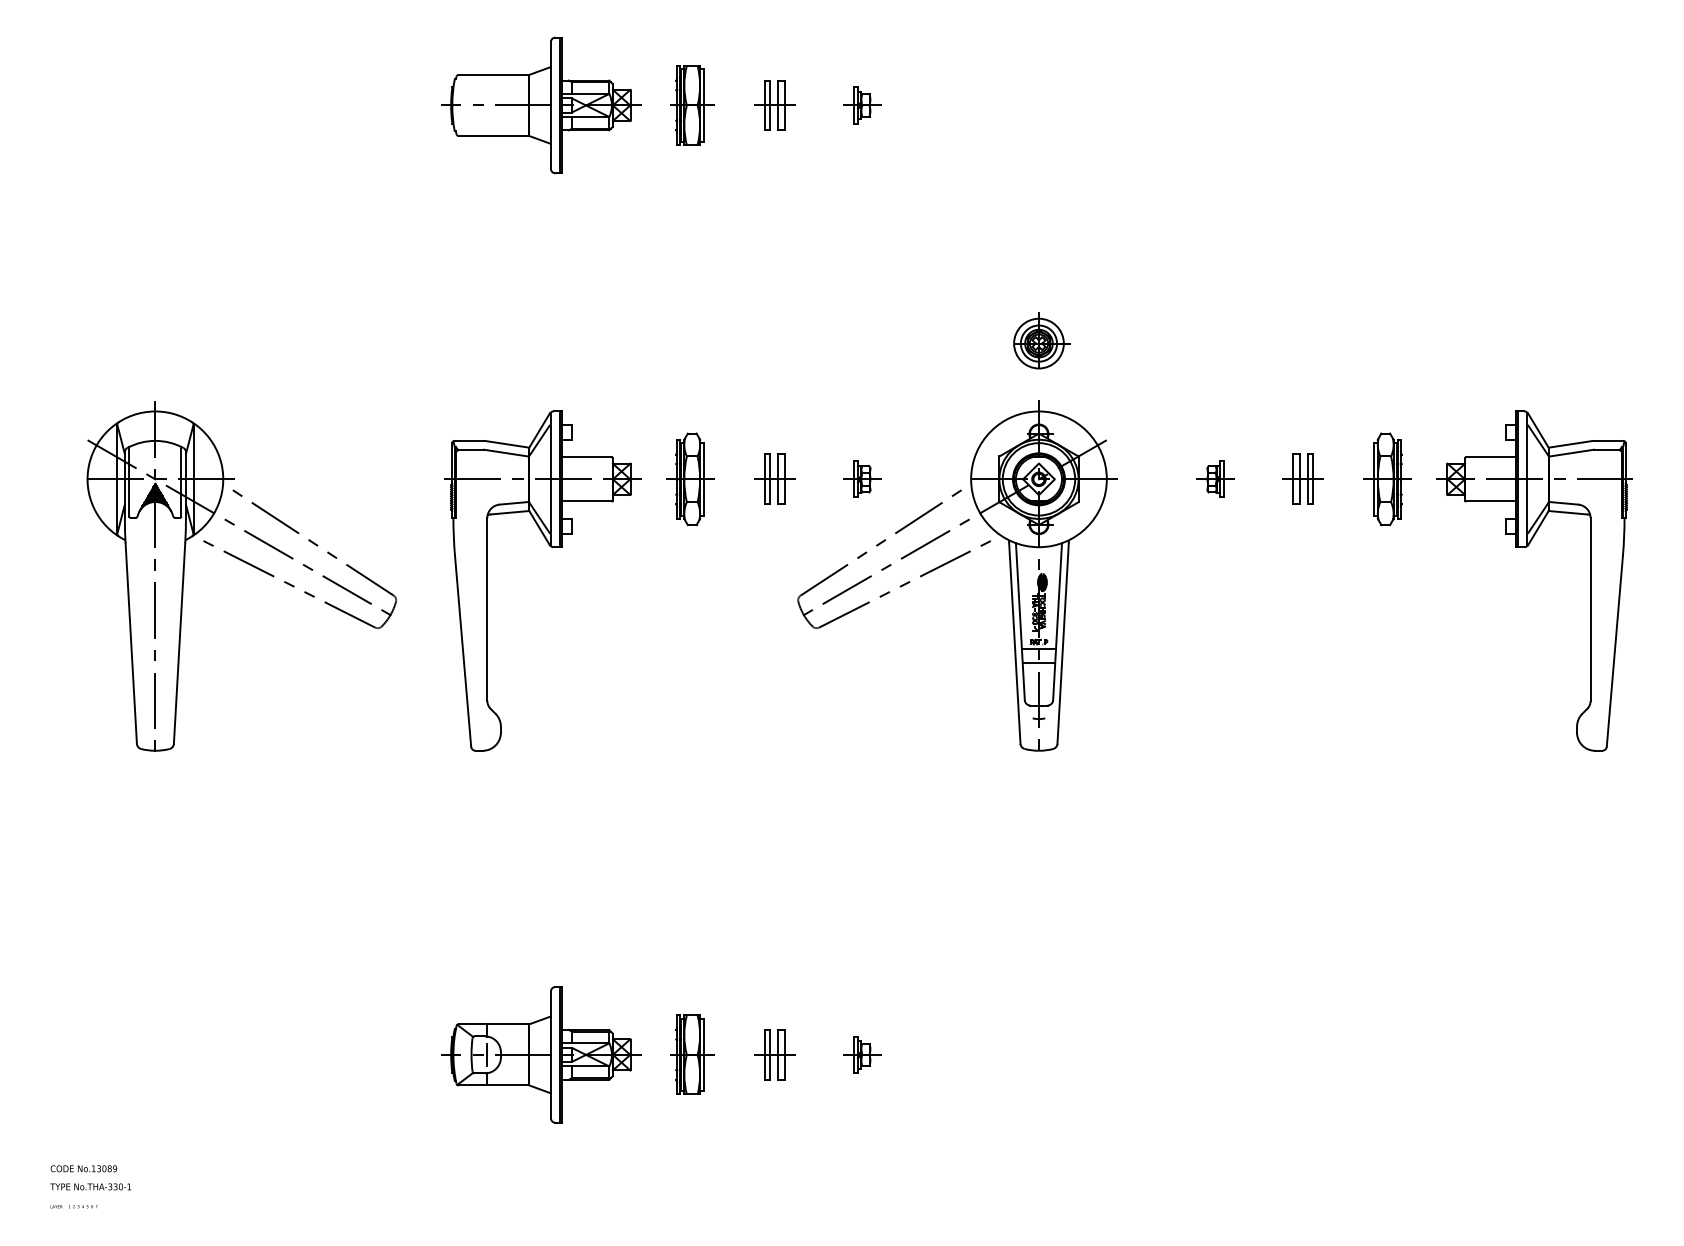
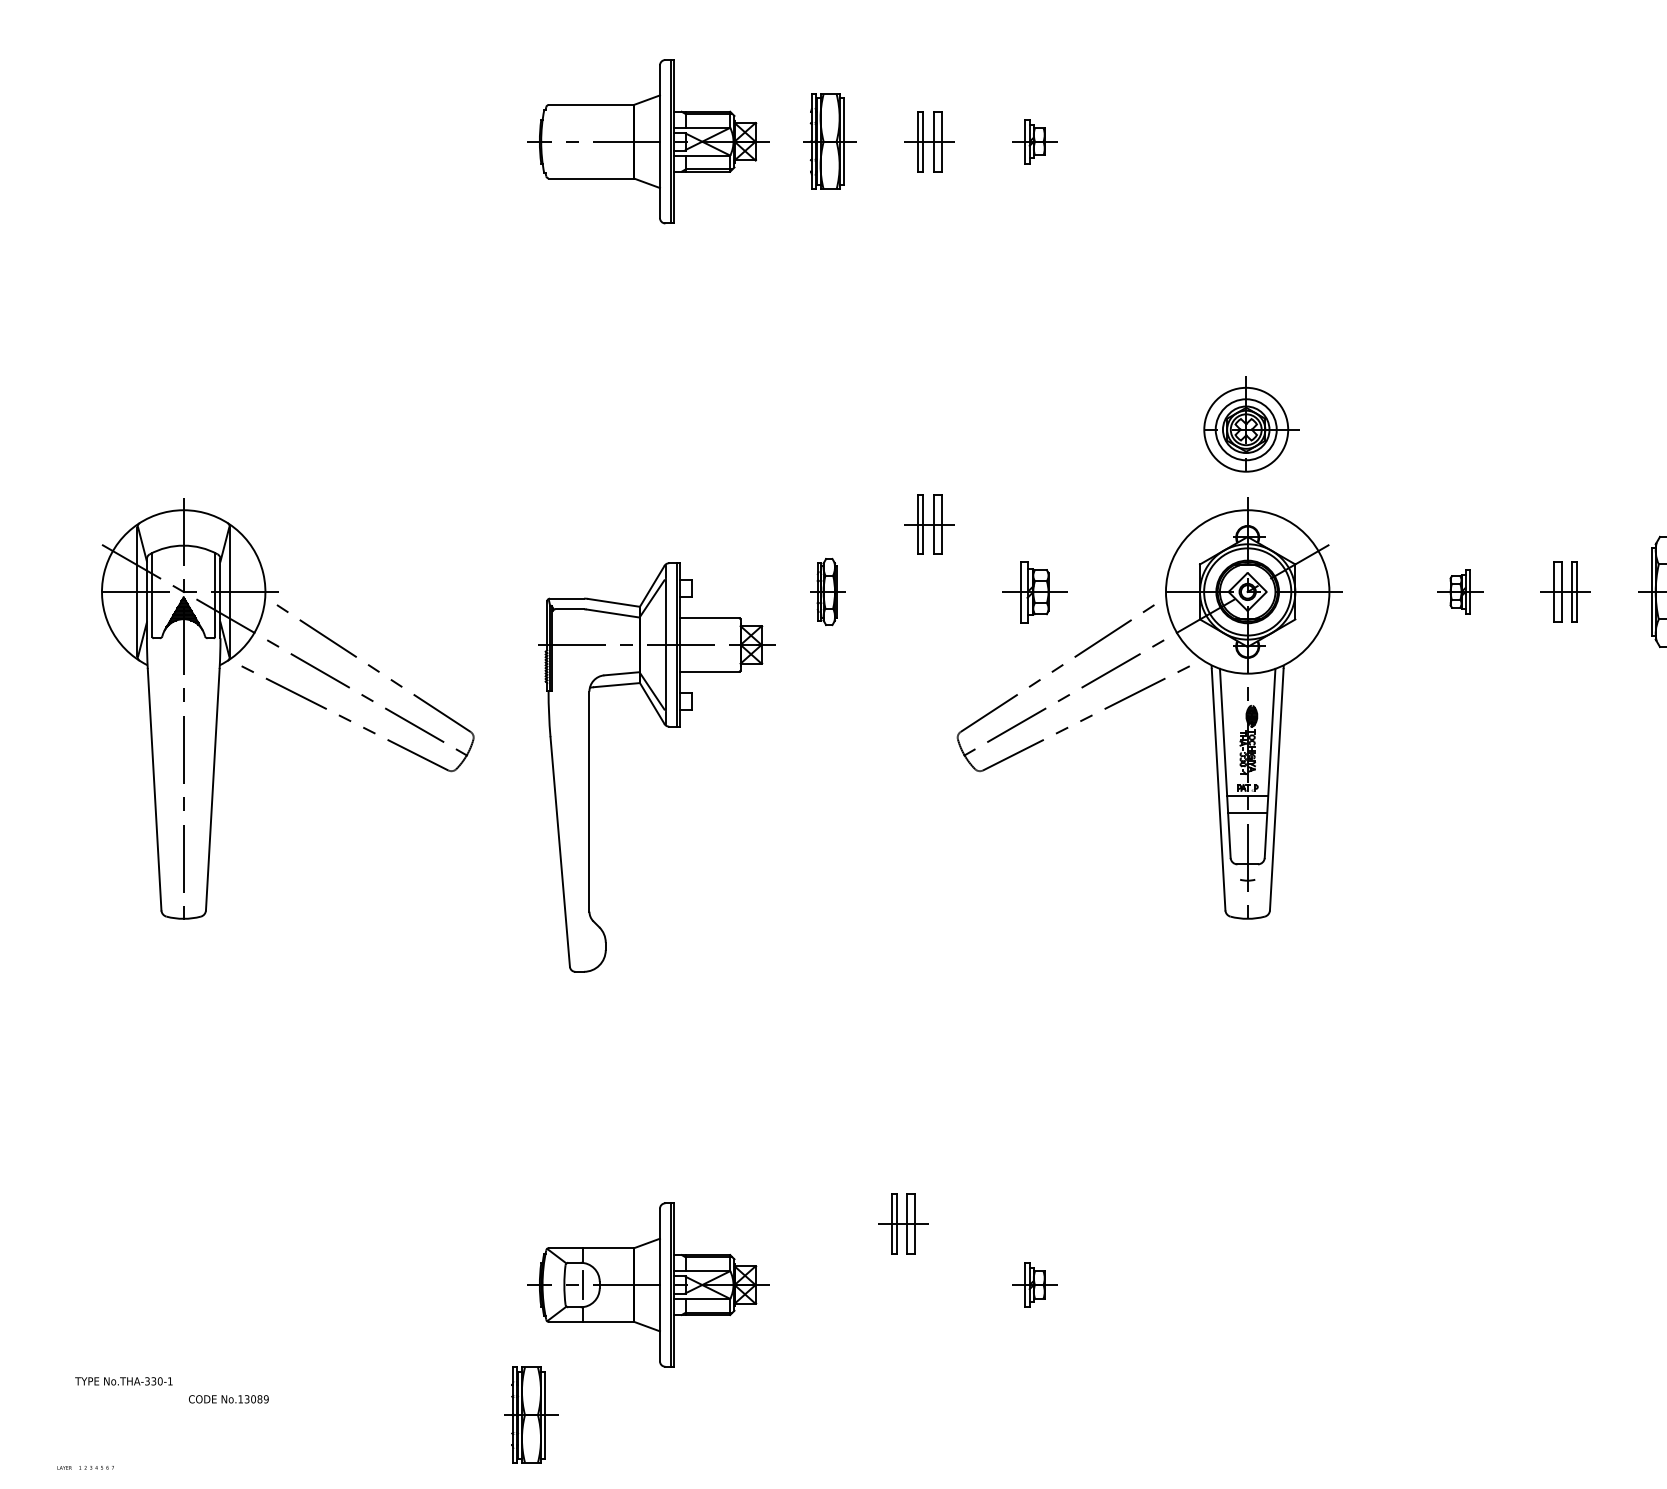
part: (1041, 340) -> (1250, 424), size x1.4
part: (774, 478) -> (929, 523), moved
part: (862, 478) -> (1035, 590), size x1.4
part: (690, 479) -> (828, 592), size x0.6
part: (550, 547) -> (665, 727), moved
part: (692, 1054) -> (531, 1414), moved
part: (774, 1054) -> (902, 1223), moved
text: (83, 1168) -> (228, 1398), moved
text: (90, 1186) -> (123, 1380), moved

